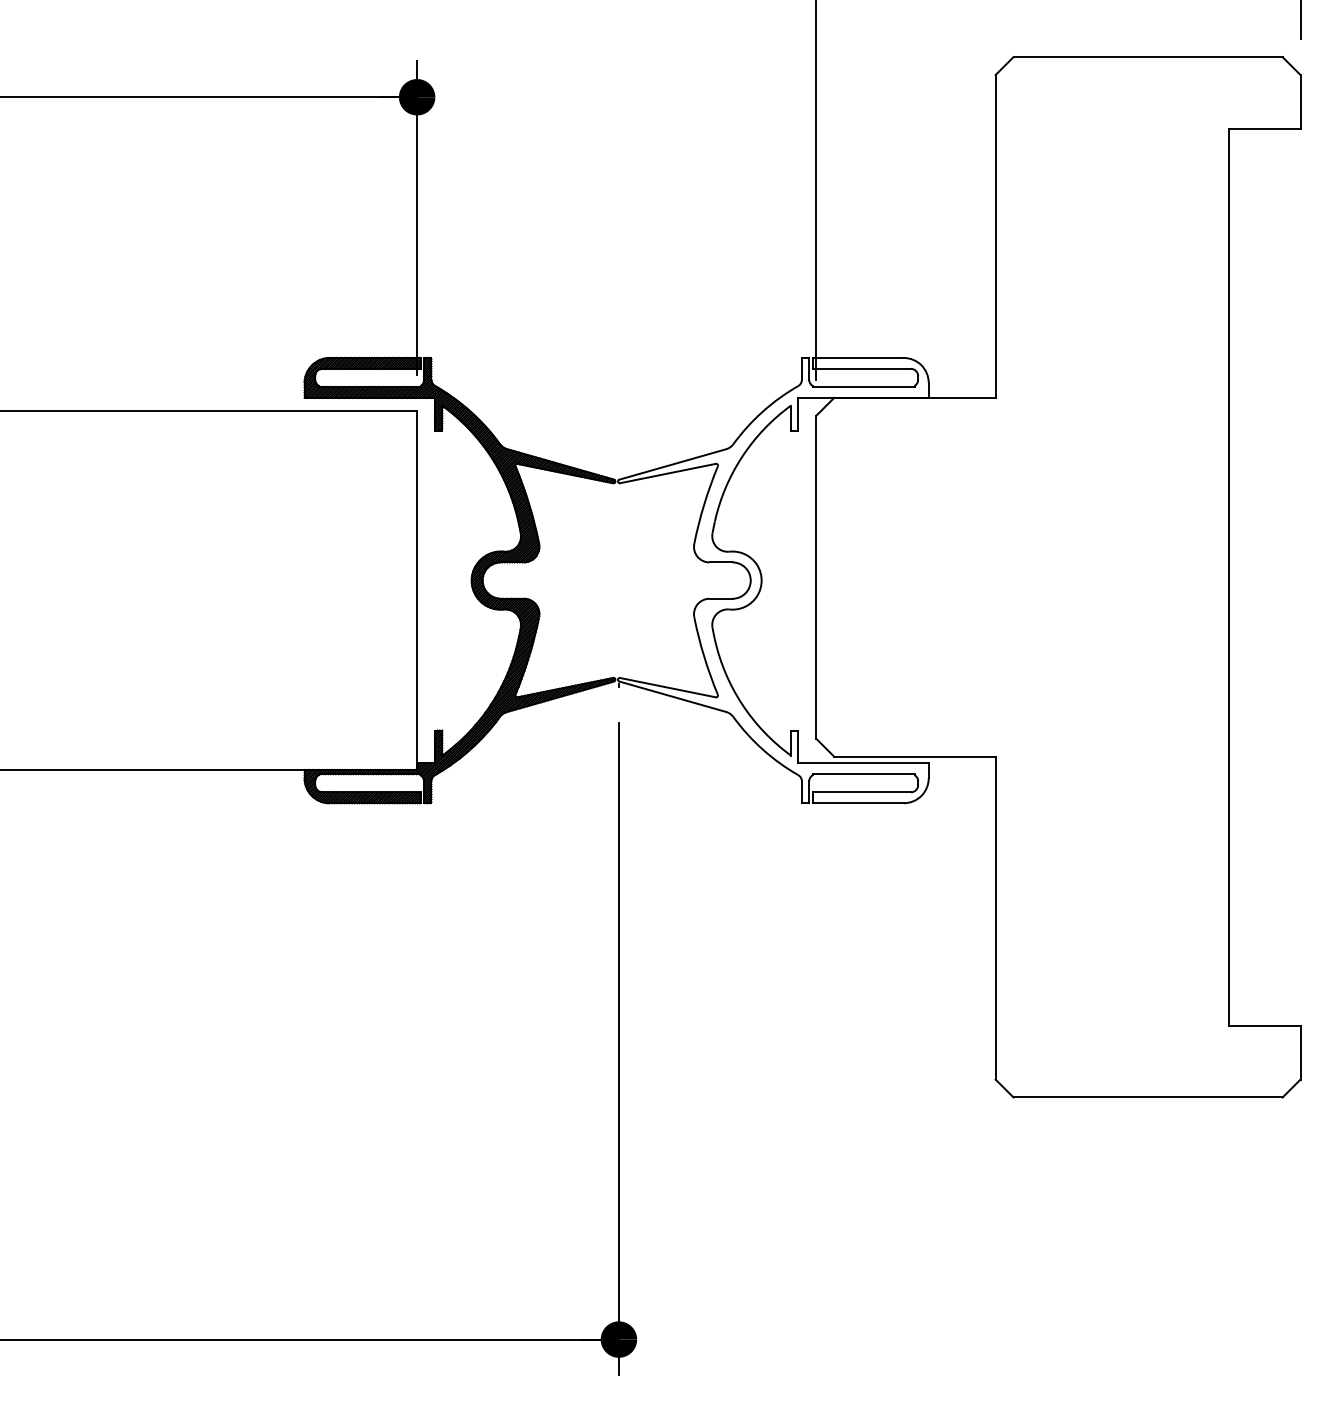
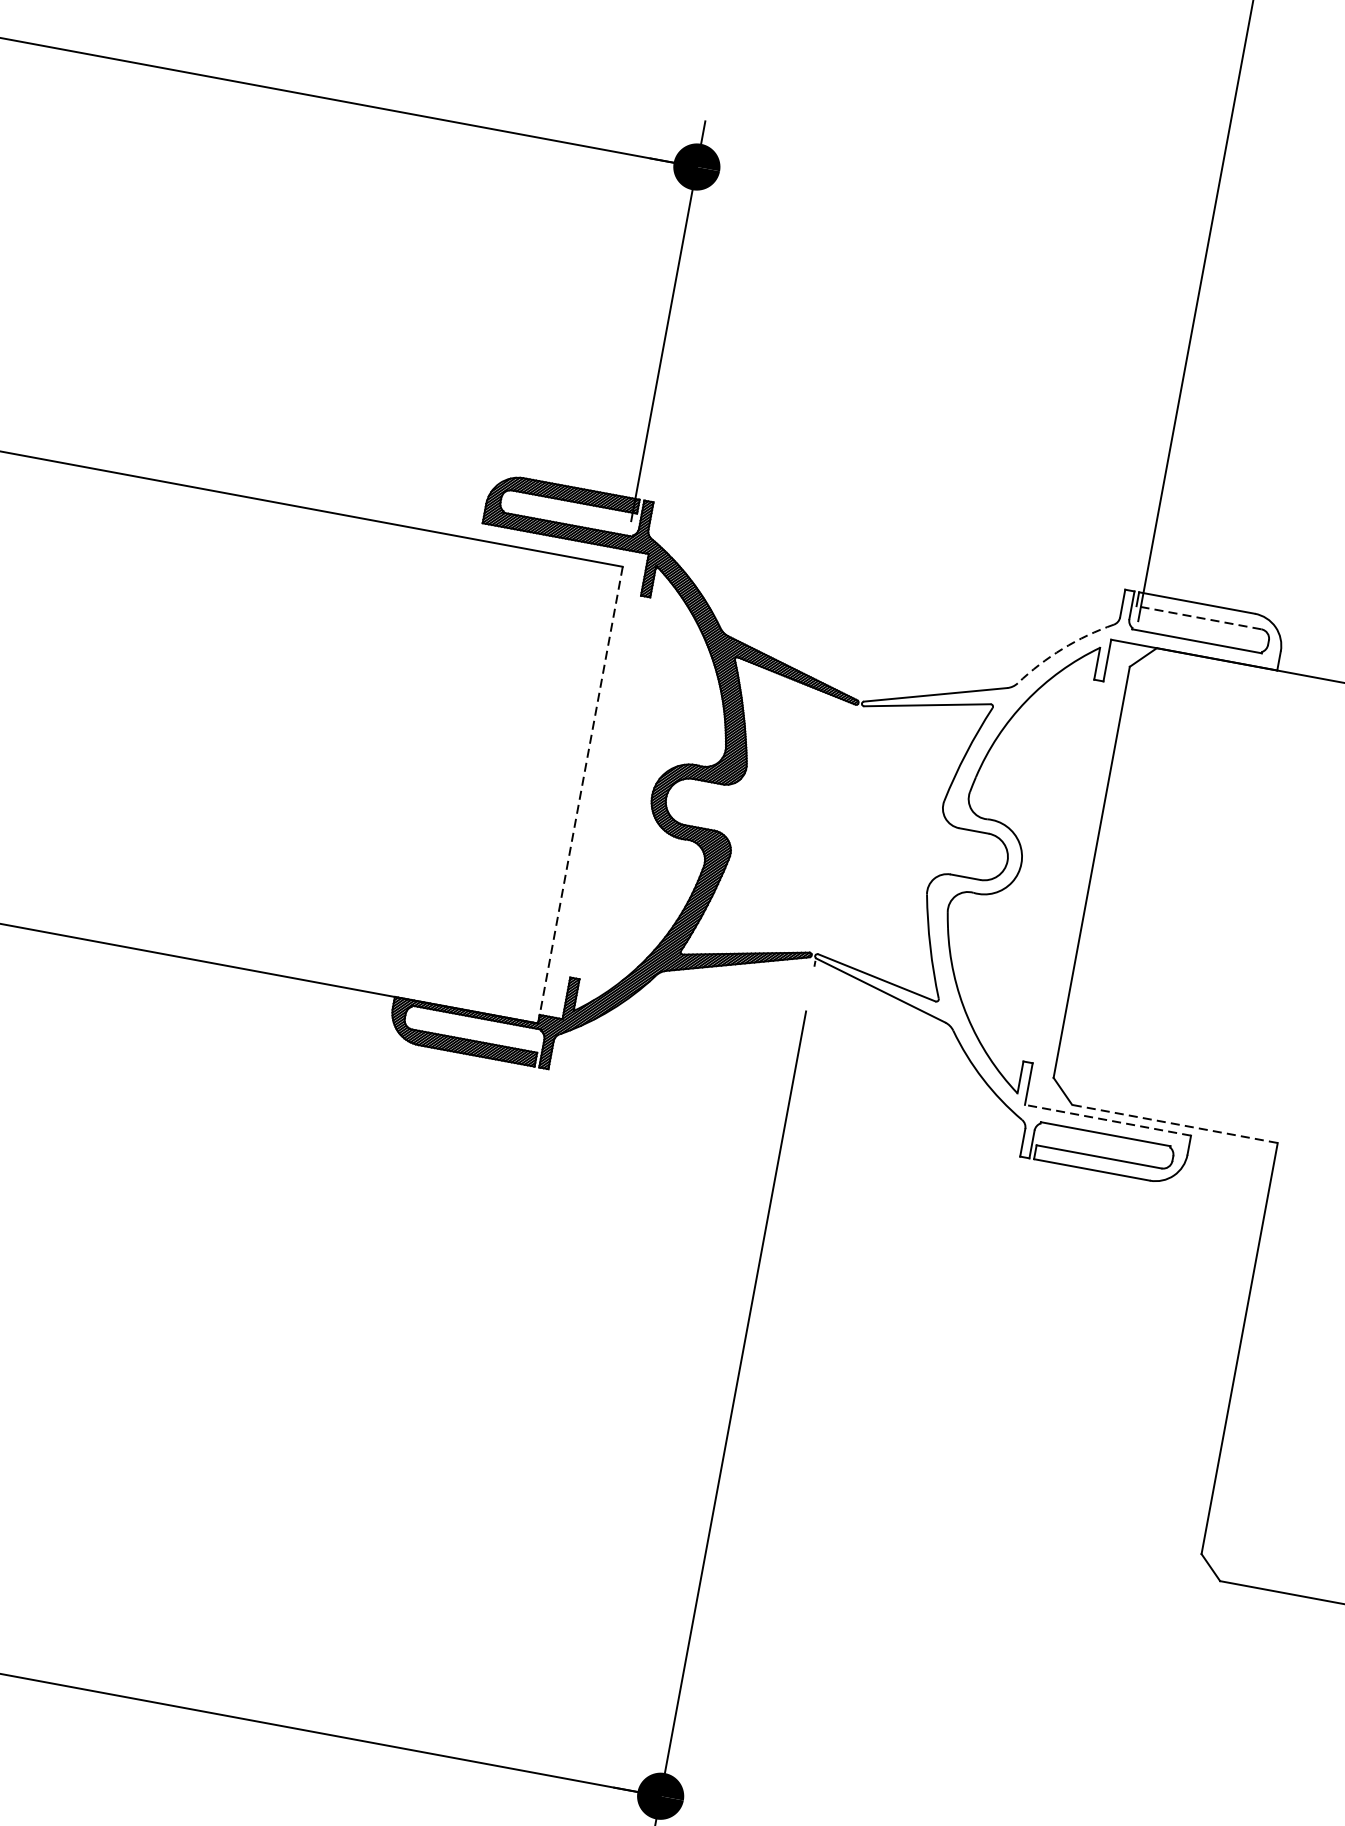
line: (861, 368) -> (1198, 617), solid -> dashed
arc: (762, 411) -> (1062, 648), solid -> dashed
line: (417, 591) -> (580, 796), solid -> dashed
line: (914, 756) -> (1174, 1123), solid -> dashed
line: (863, 763) -> (1107, 1120), solid -> dashed

